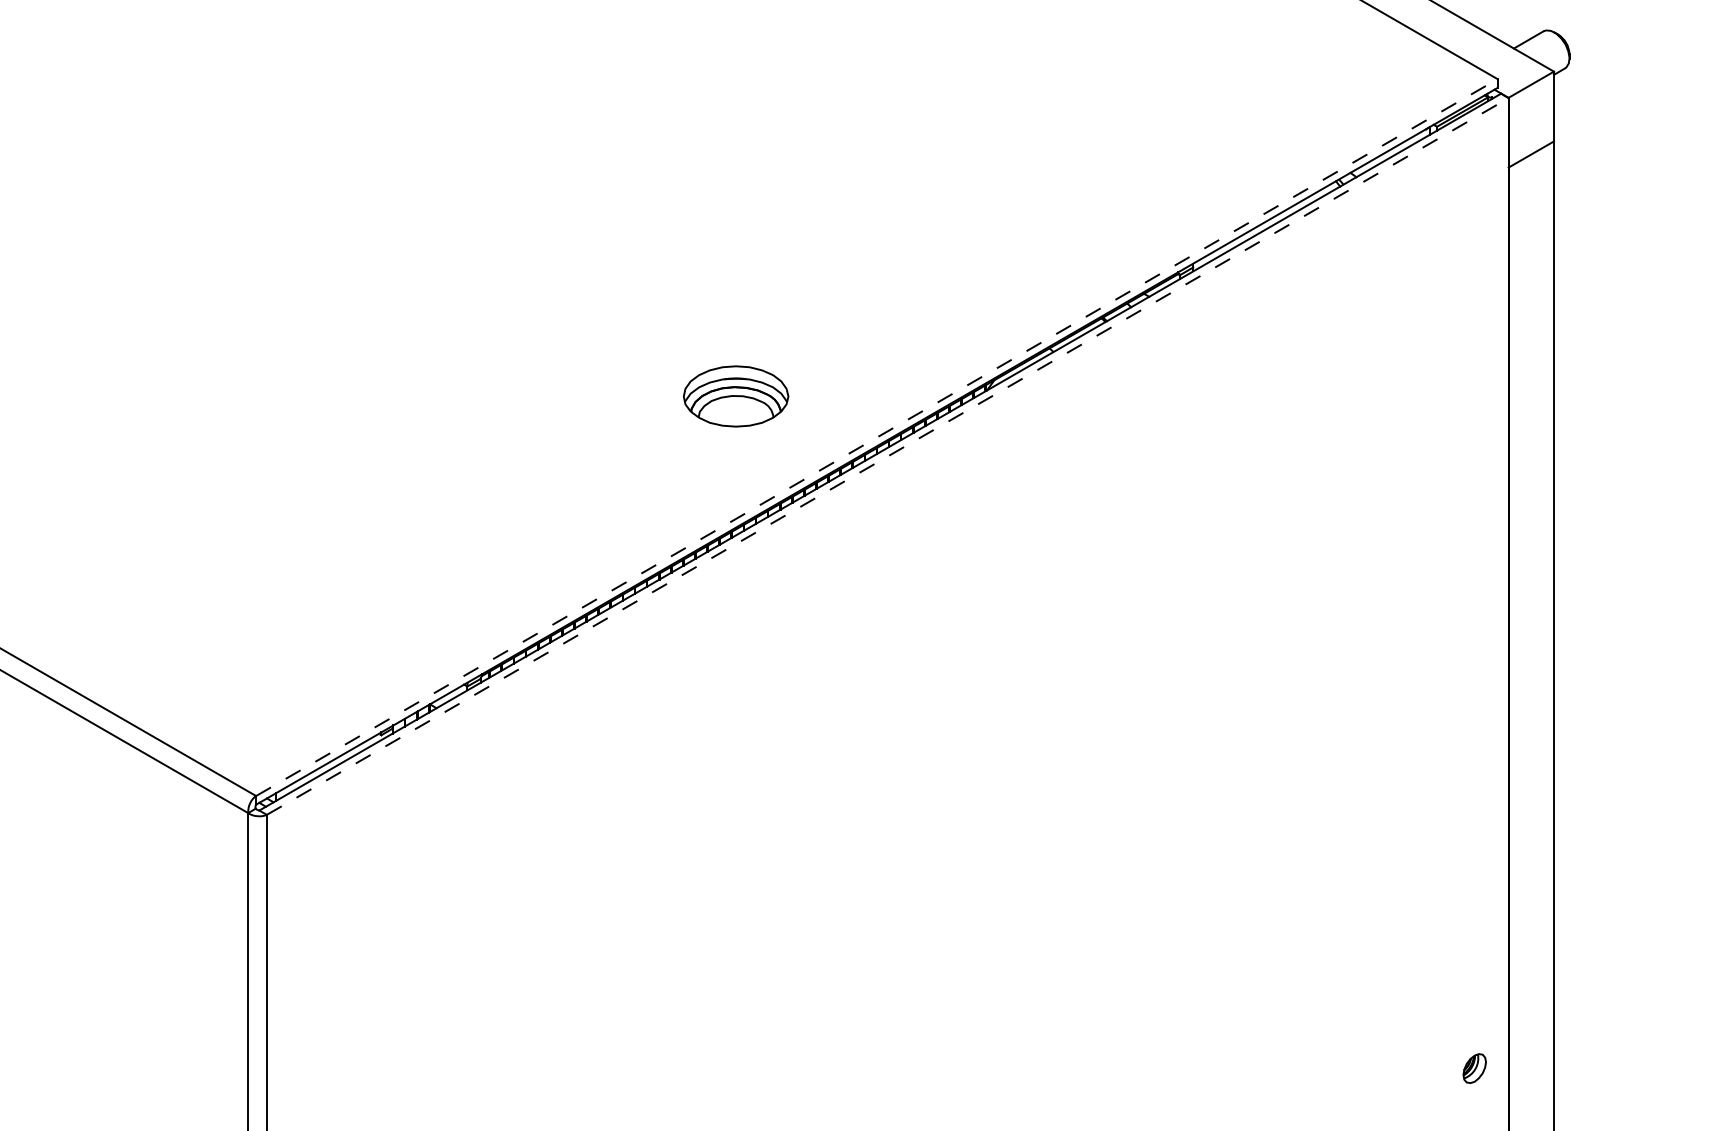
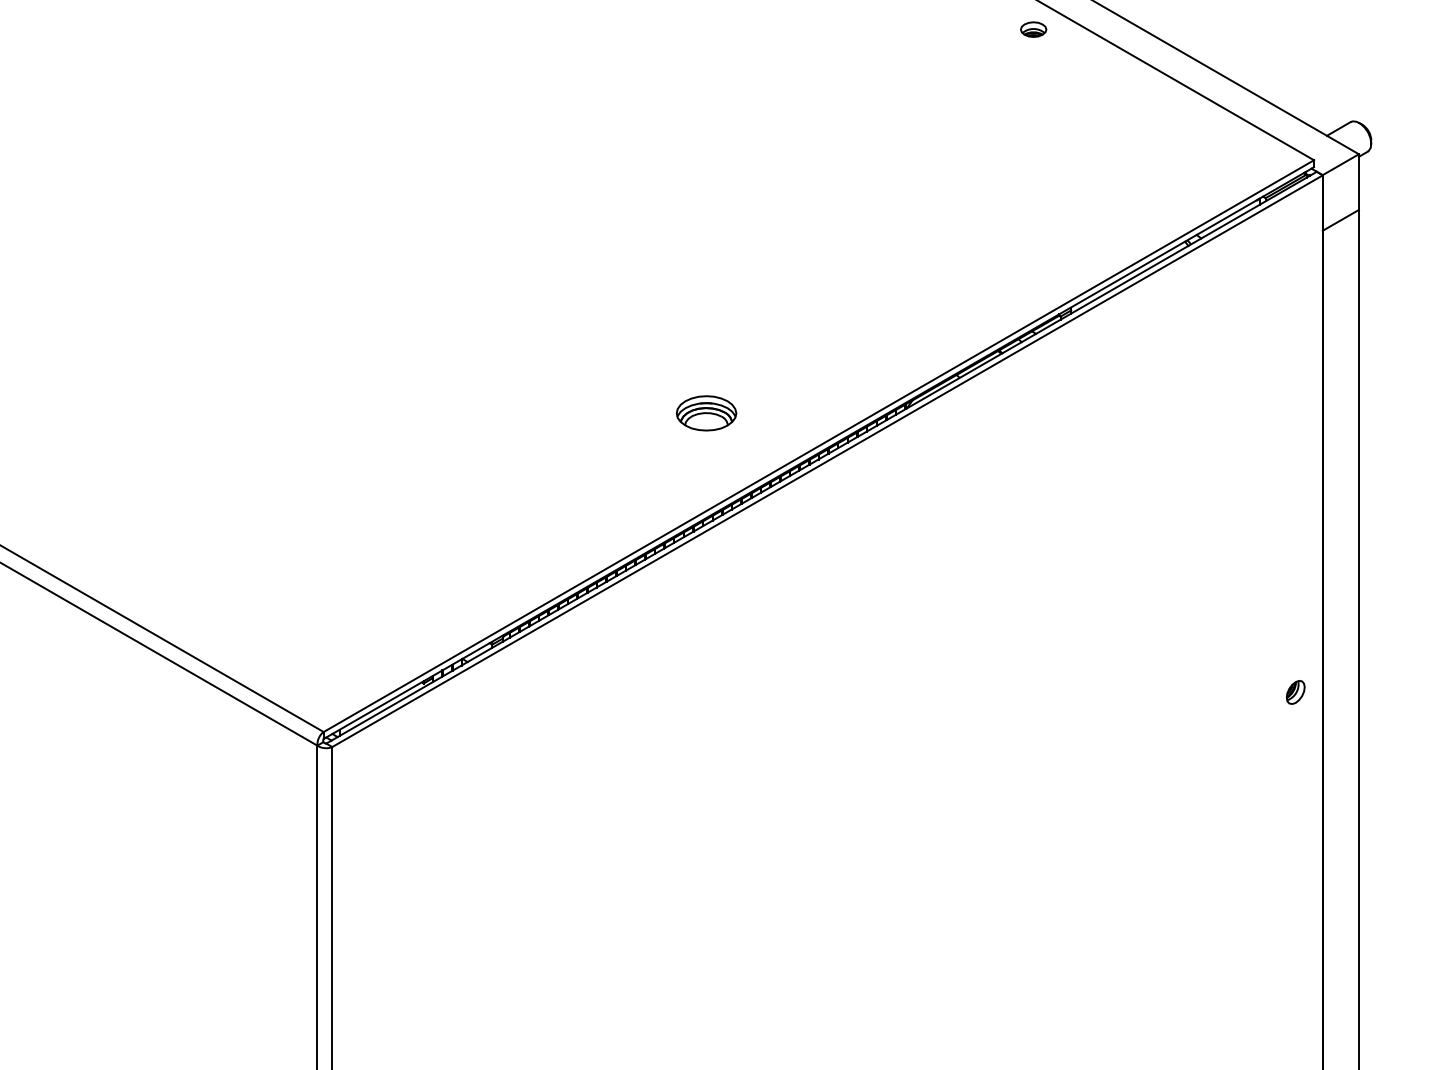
part: (736, 396) -> (706, 413), size x0.71
line: (876, 438) -> (818, 446), dashed -> solid
line: (887, 456) -> (827, 461), dashed -> solid
part: (1474, 1068) -> (1295, 692), moved

